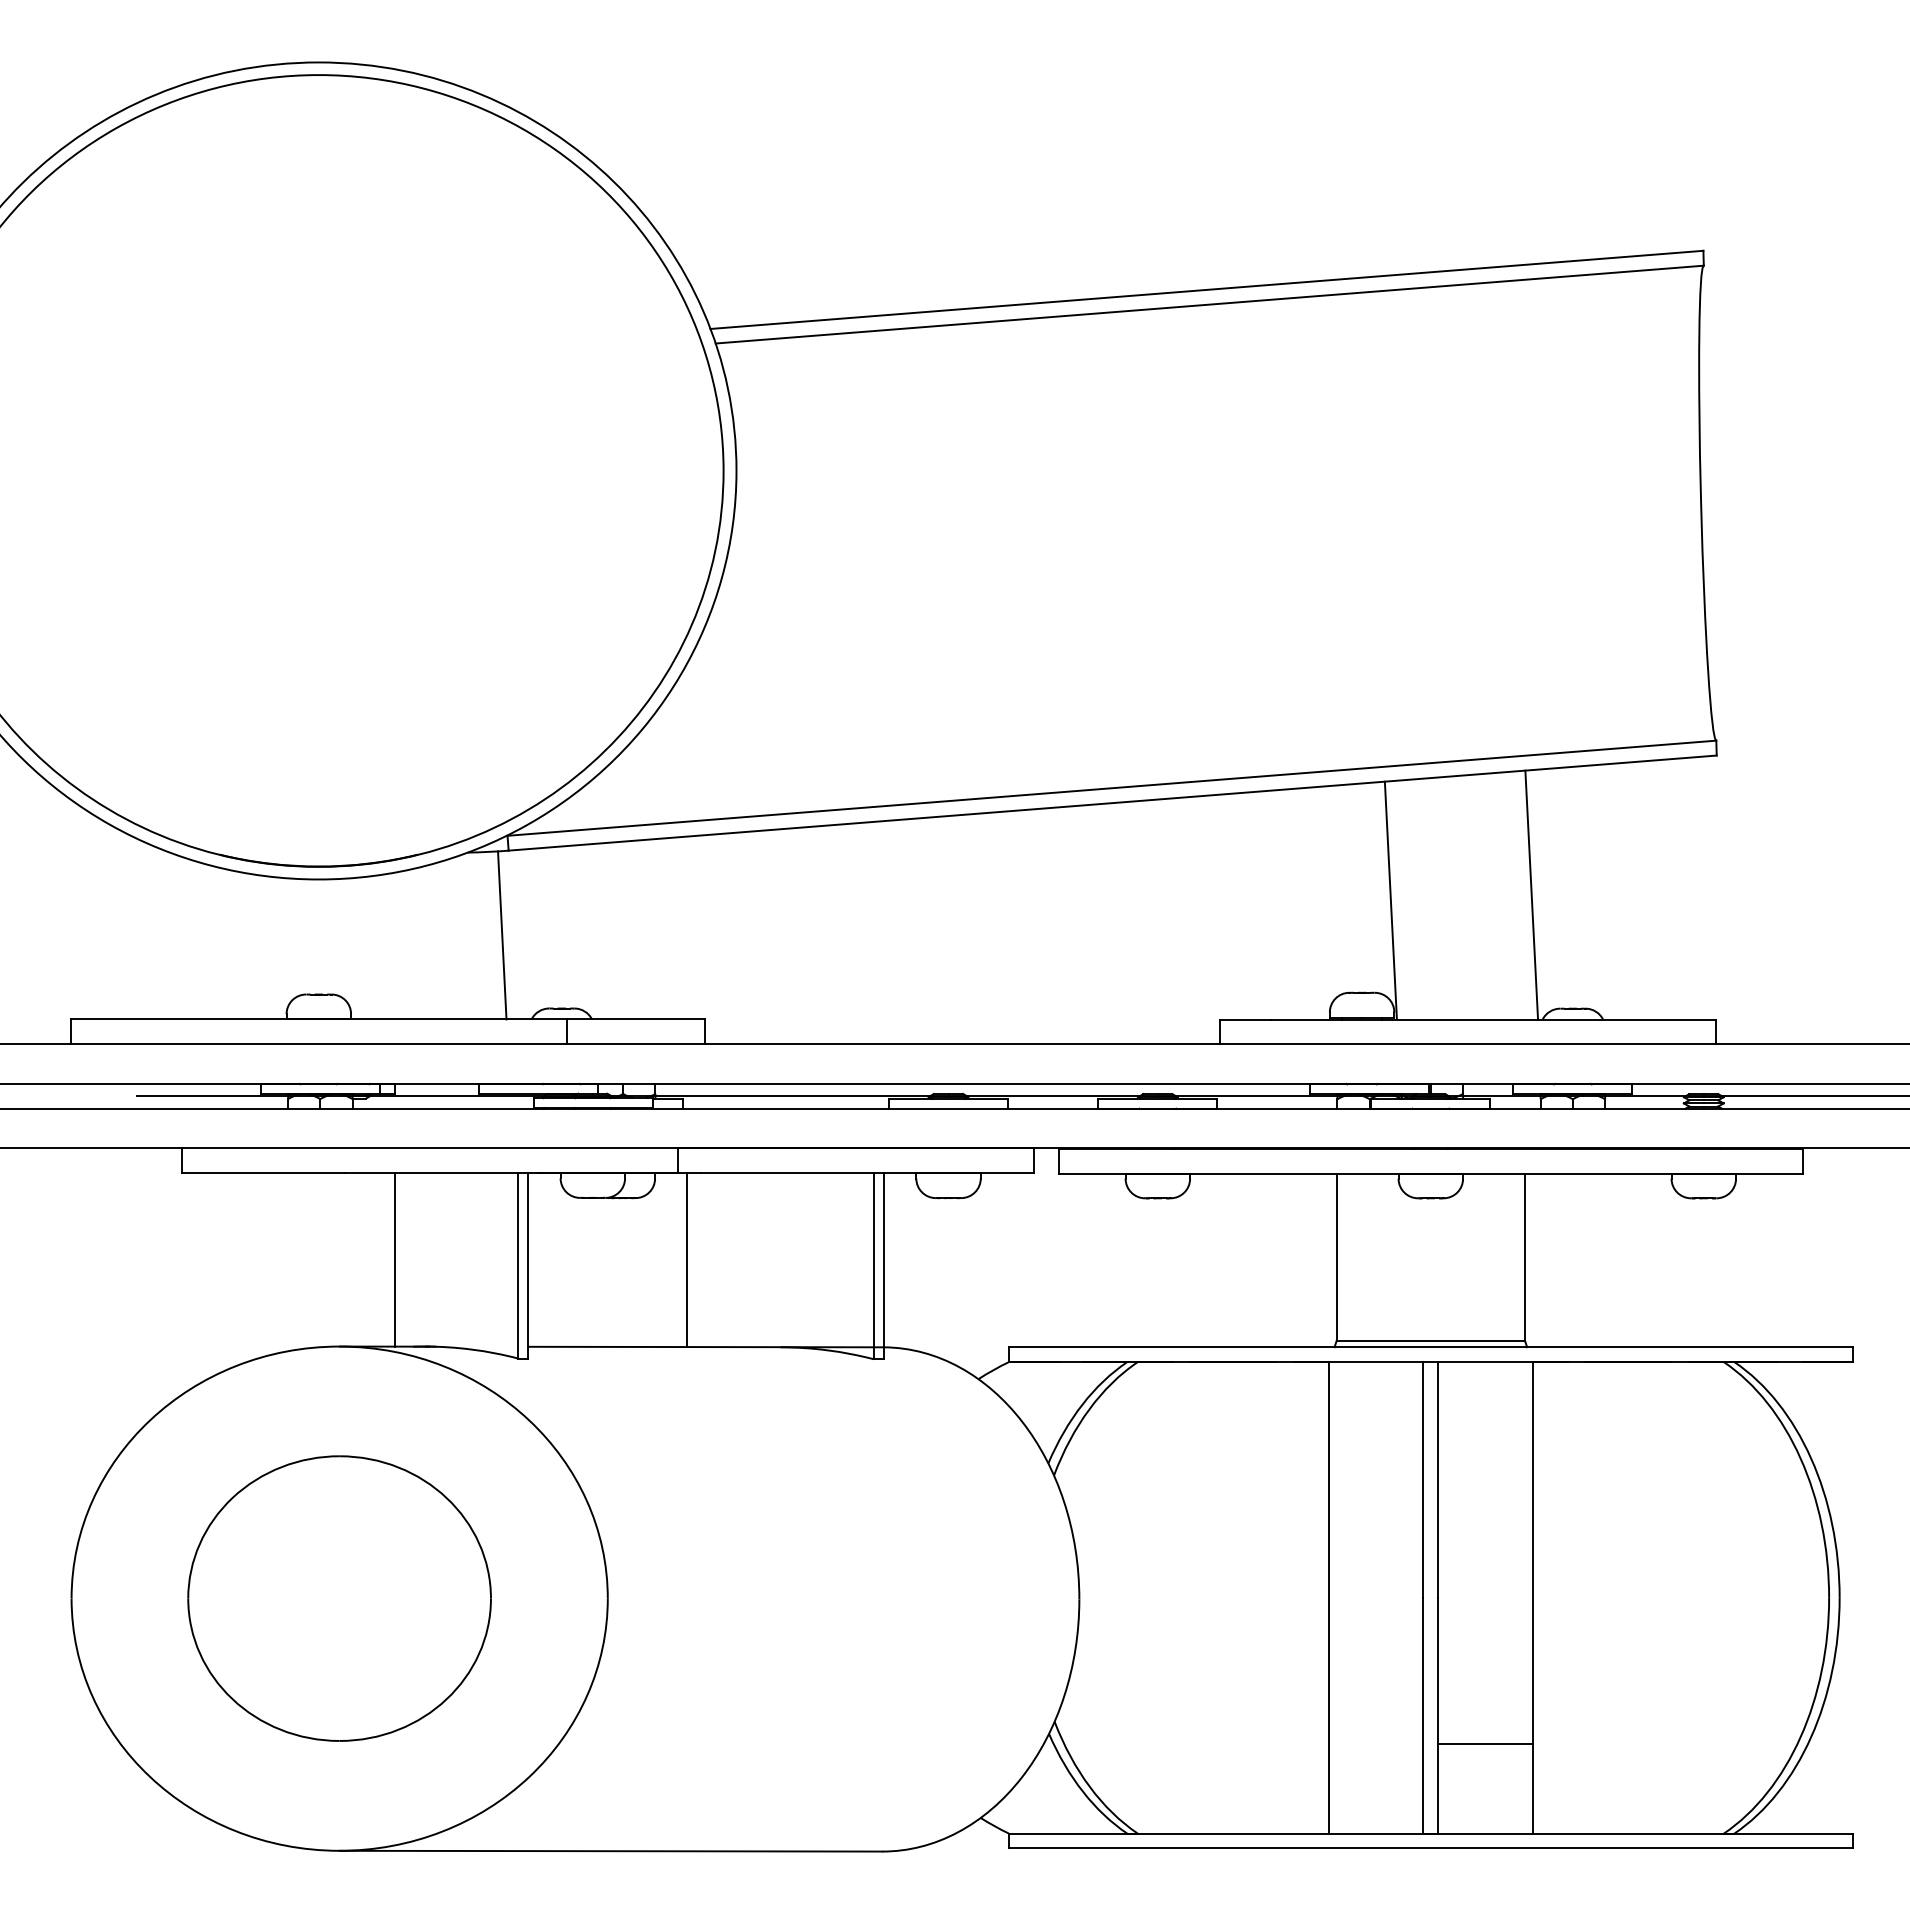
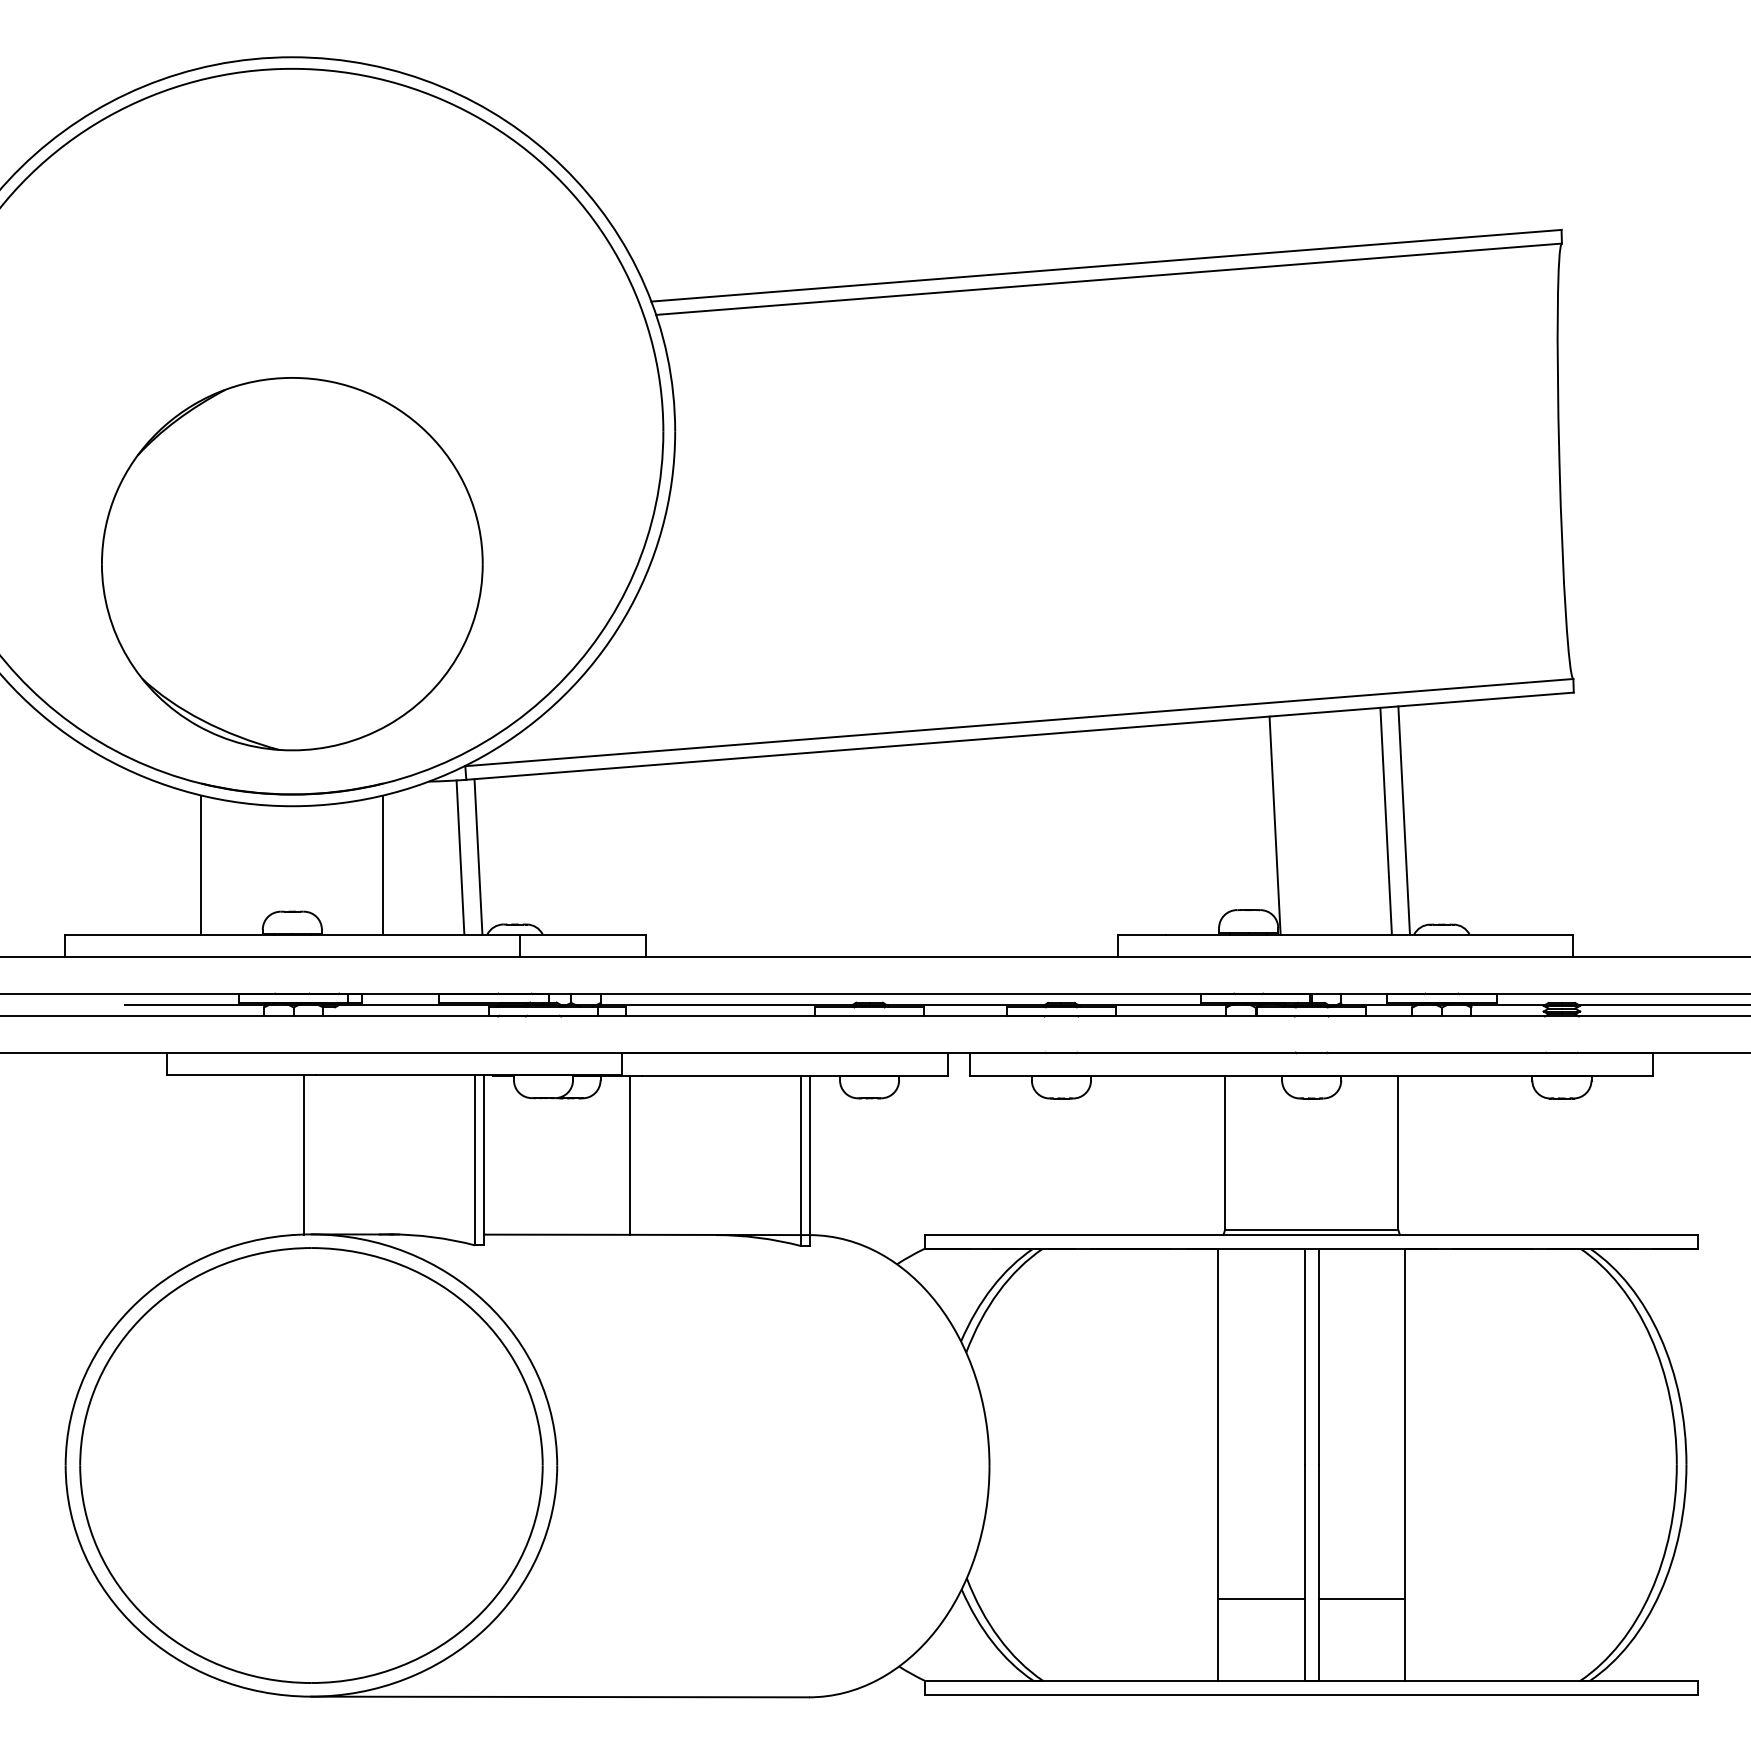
part: (318, 615) -> (292, 564), added
line: (1511, 895) -> (1385, 820), added
line: (521, 934) -> (478, 856), added
line: (219, 943) -> (201, 864), added
line: (418, 943) -> (383, 864), added
line: (394, 1259) -> (303, 1154), moved
part: (339, 1598) -> (311, 1465), size x1.67
line: (1376, 1744) -> (1261, 1599), added

